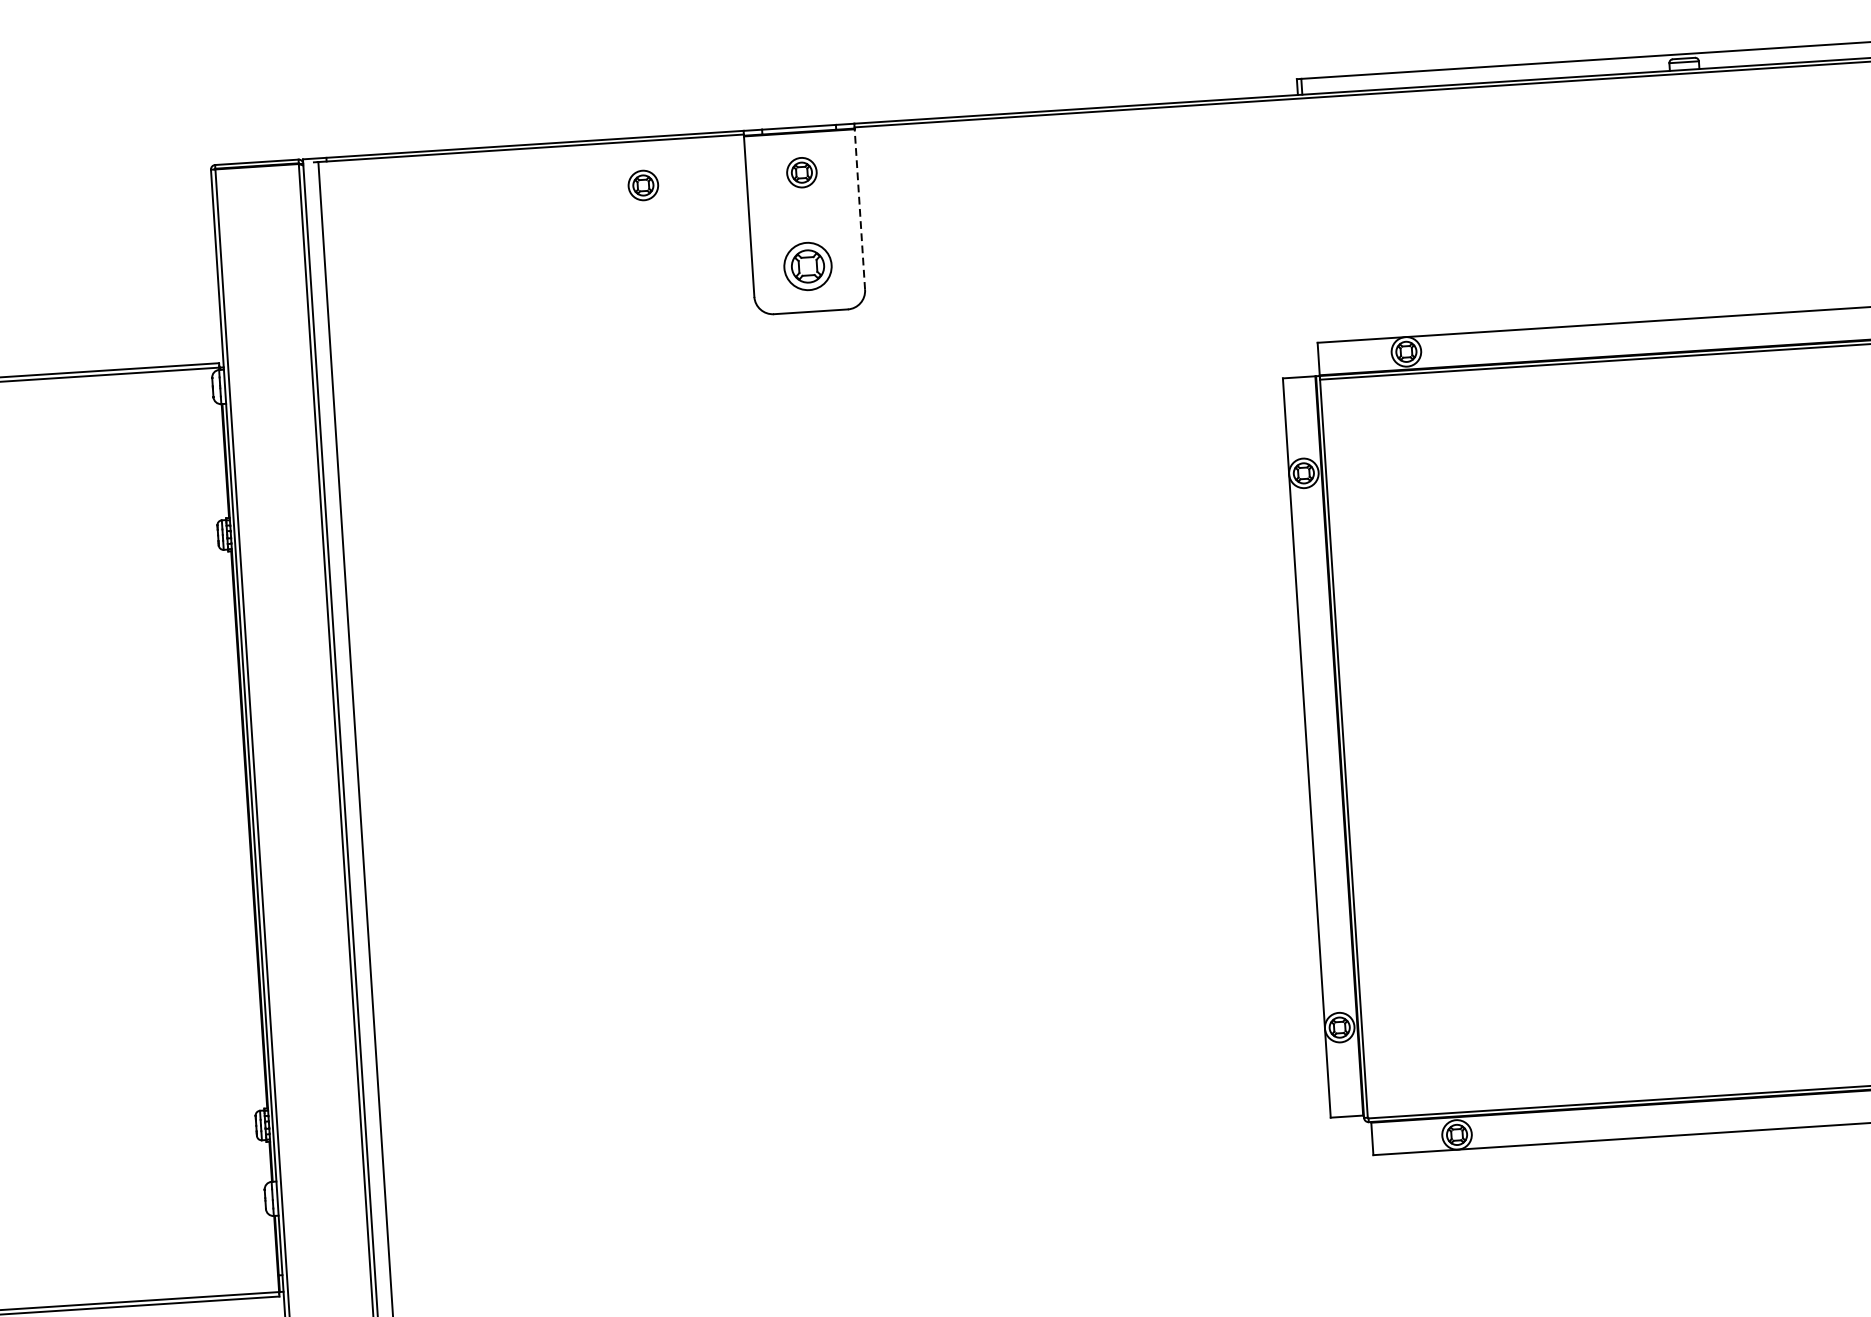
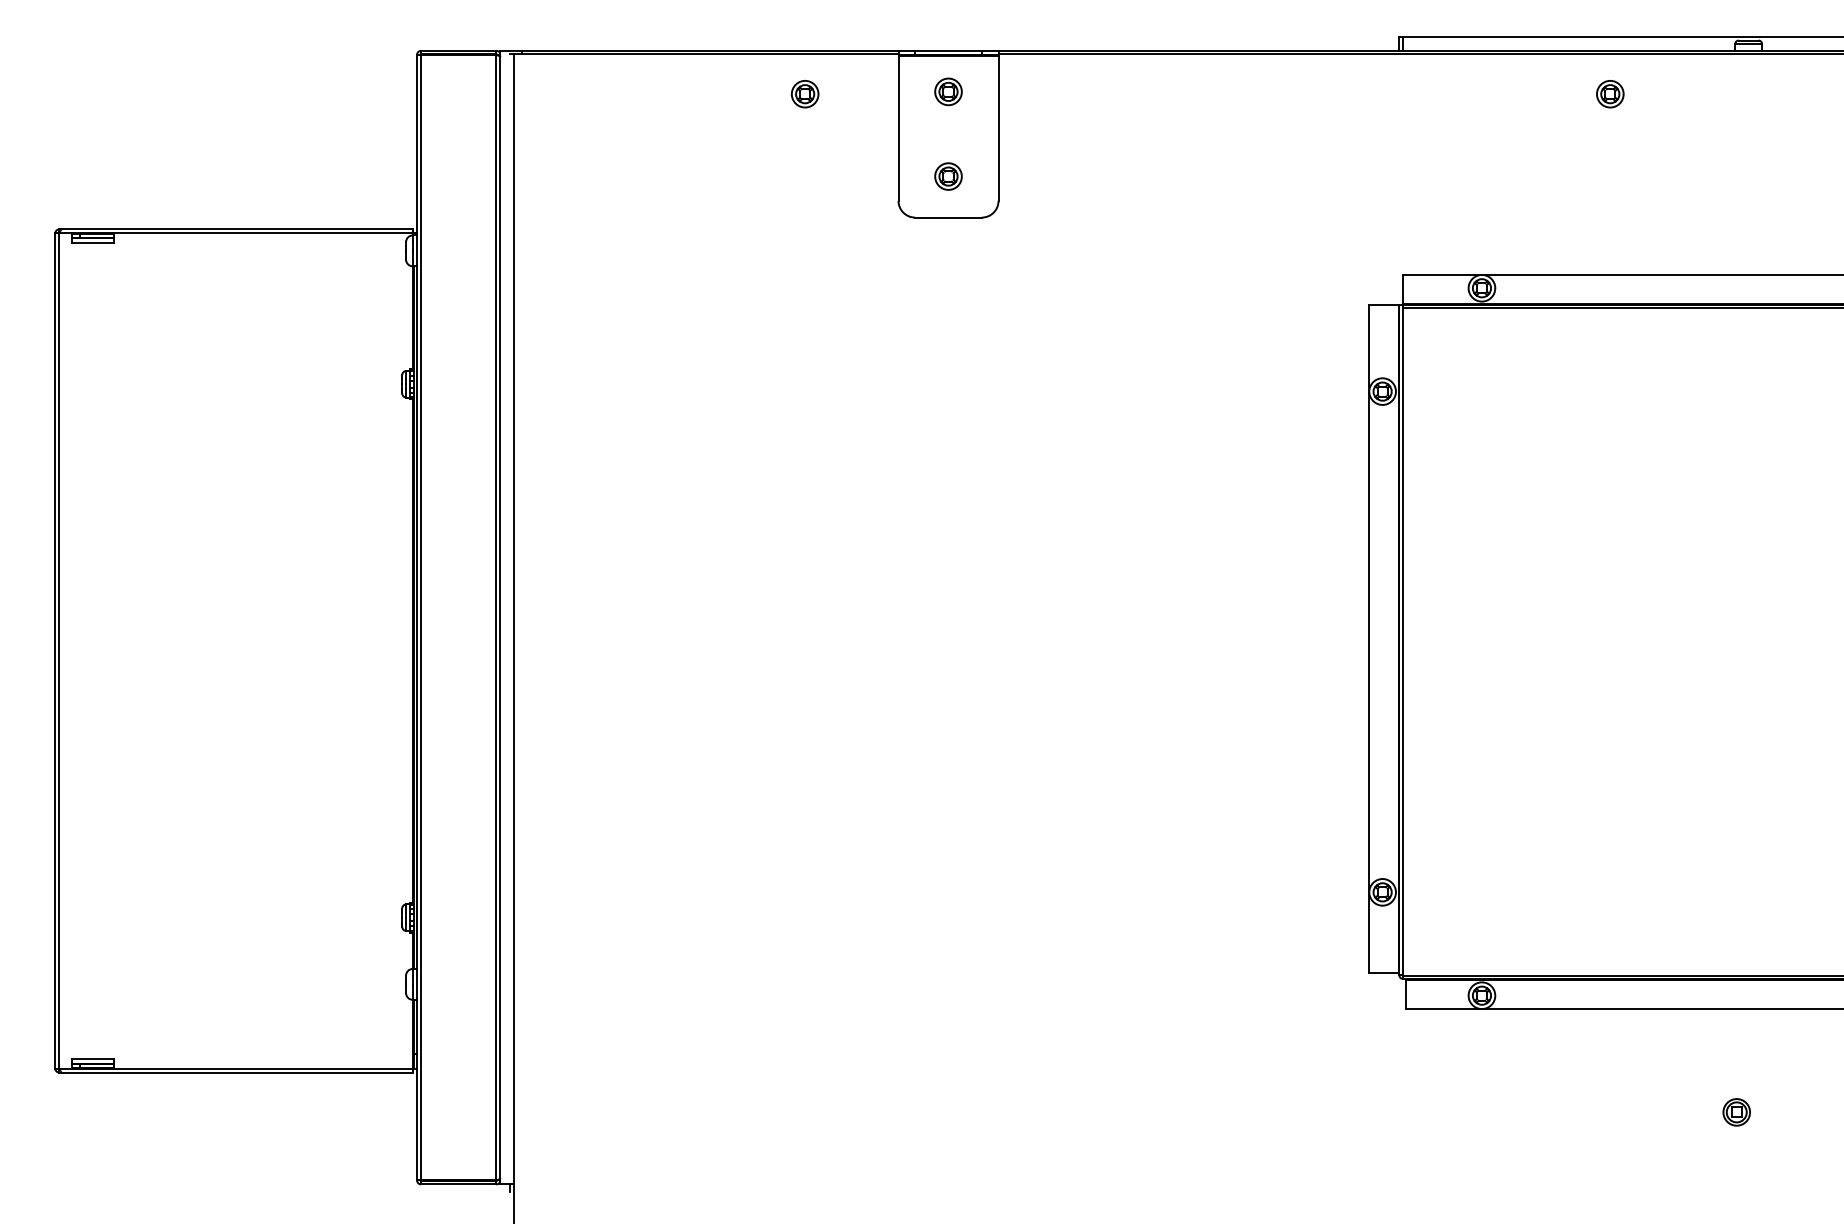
part: (1534, 128) -> (1610, 94), added
line: (859, 208) -> (998, 127), dashed -> solid
part: (807, 266) -> (948, 176), size x0.62
part: (1747, 1245) -> (1736, 1112), added

